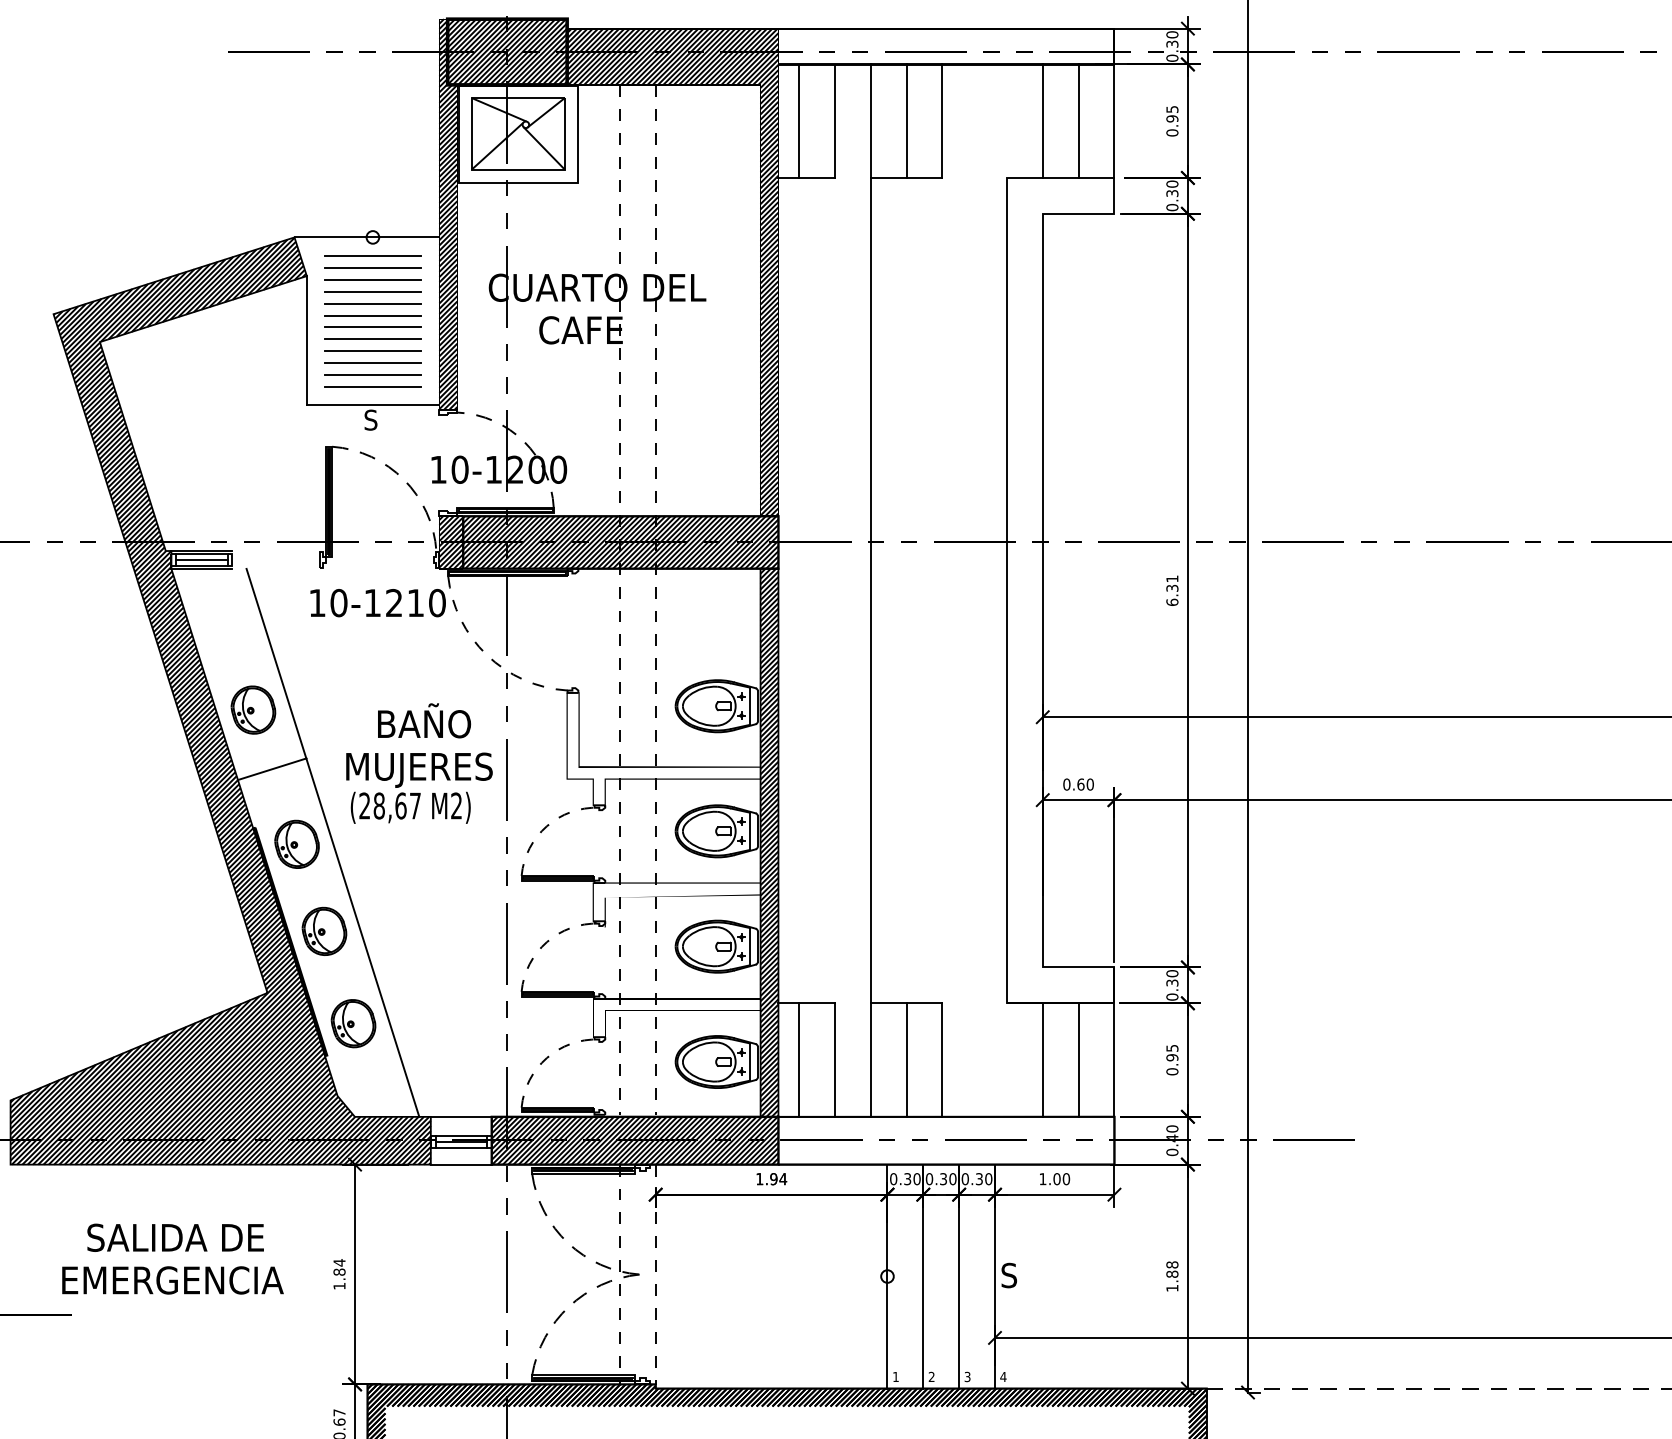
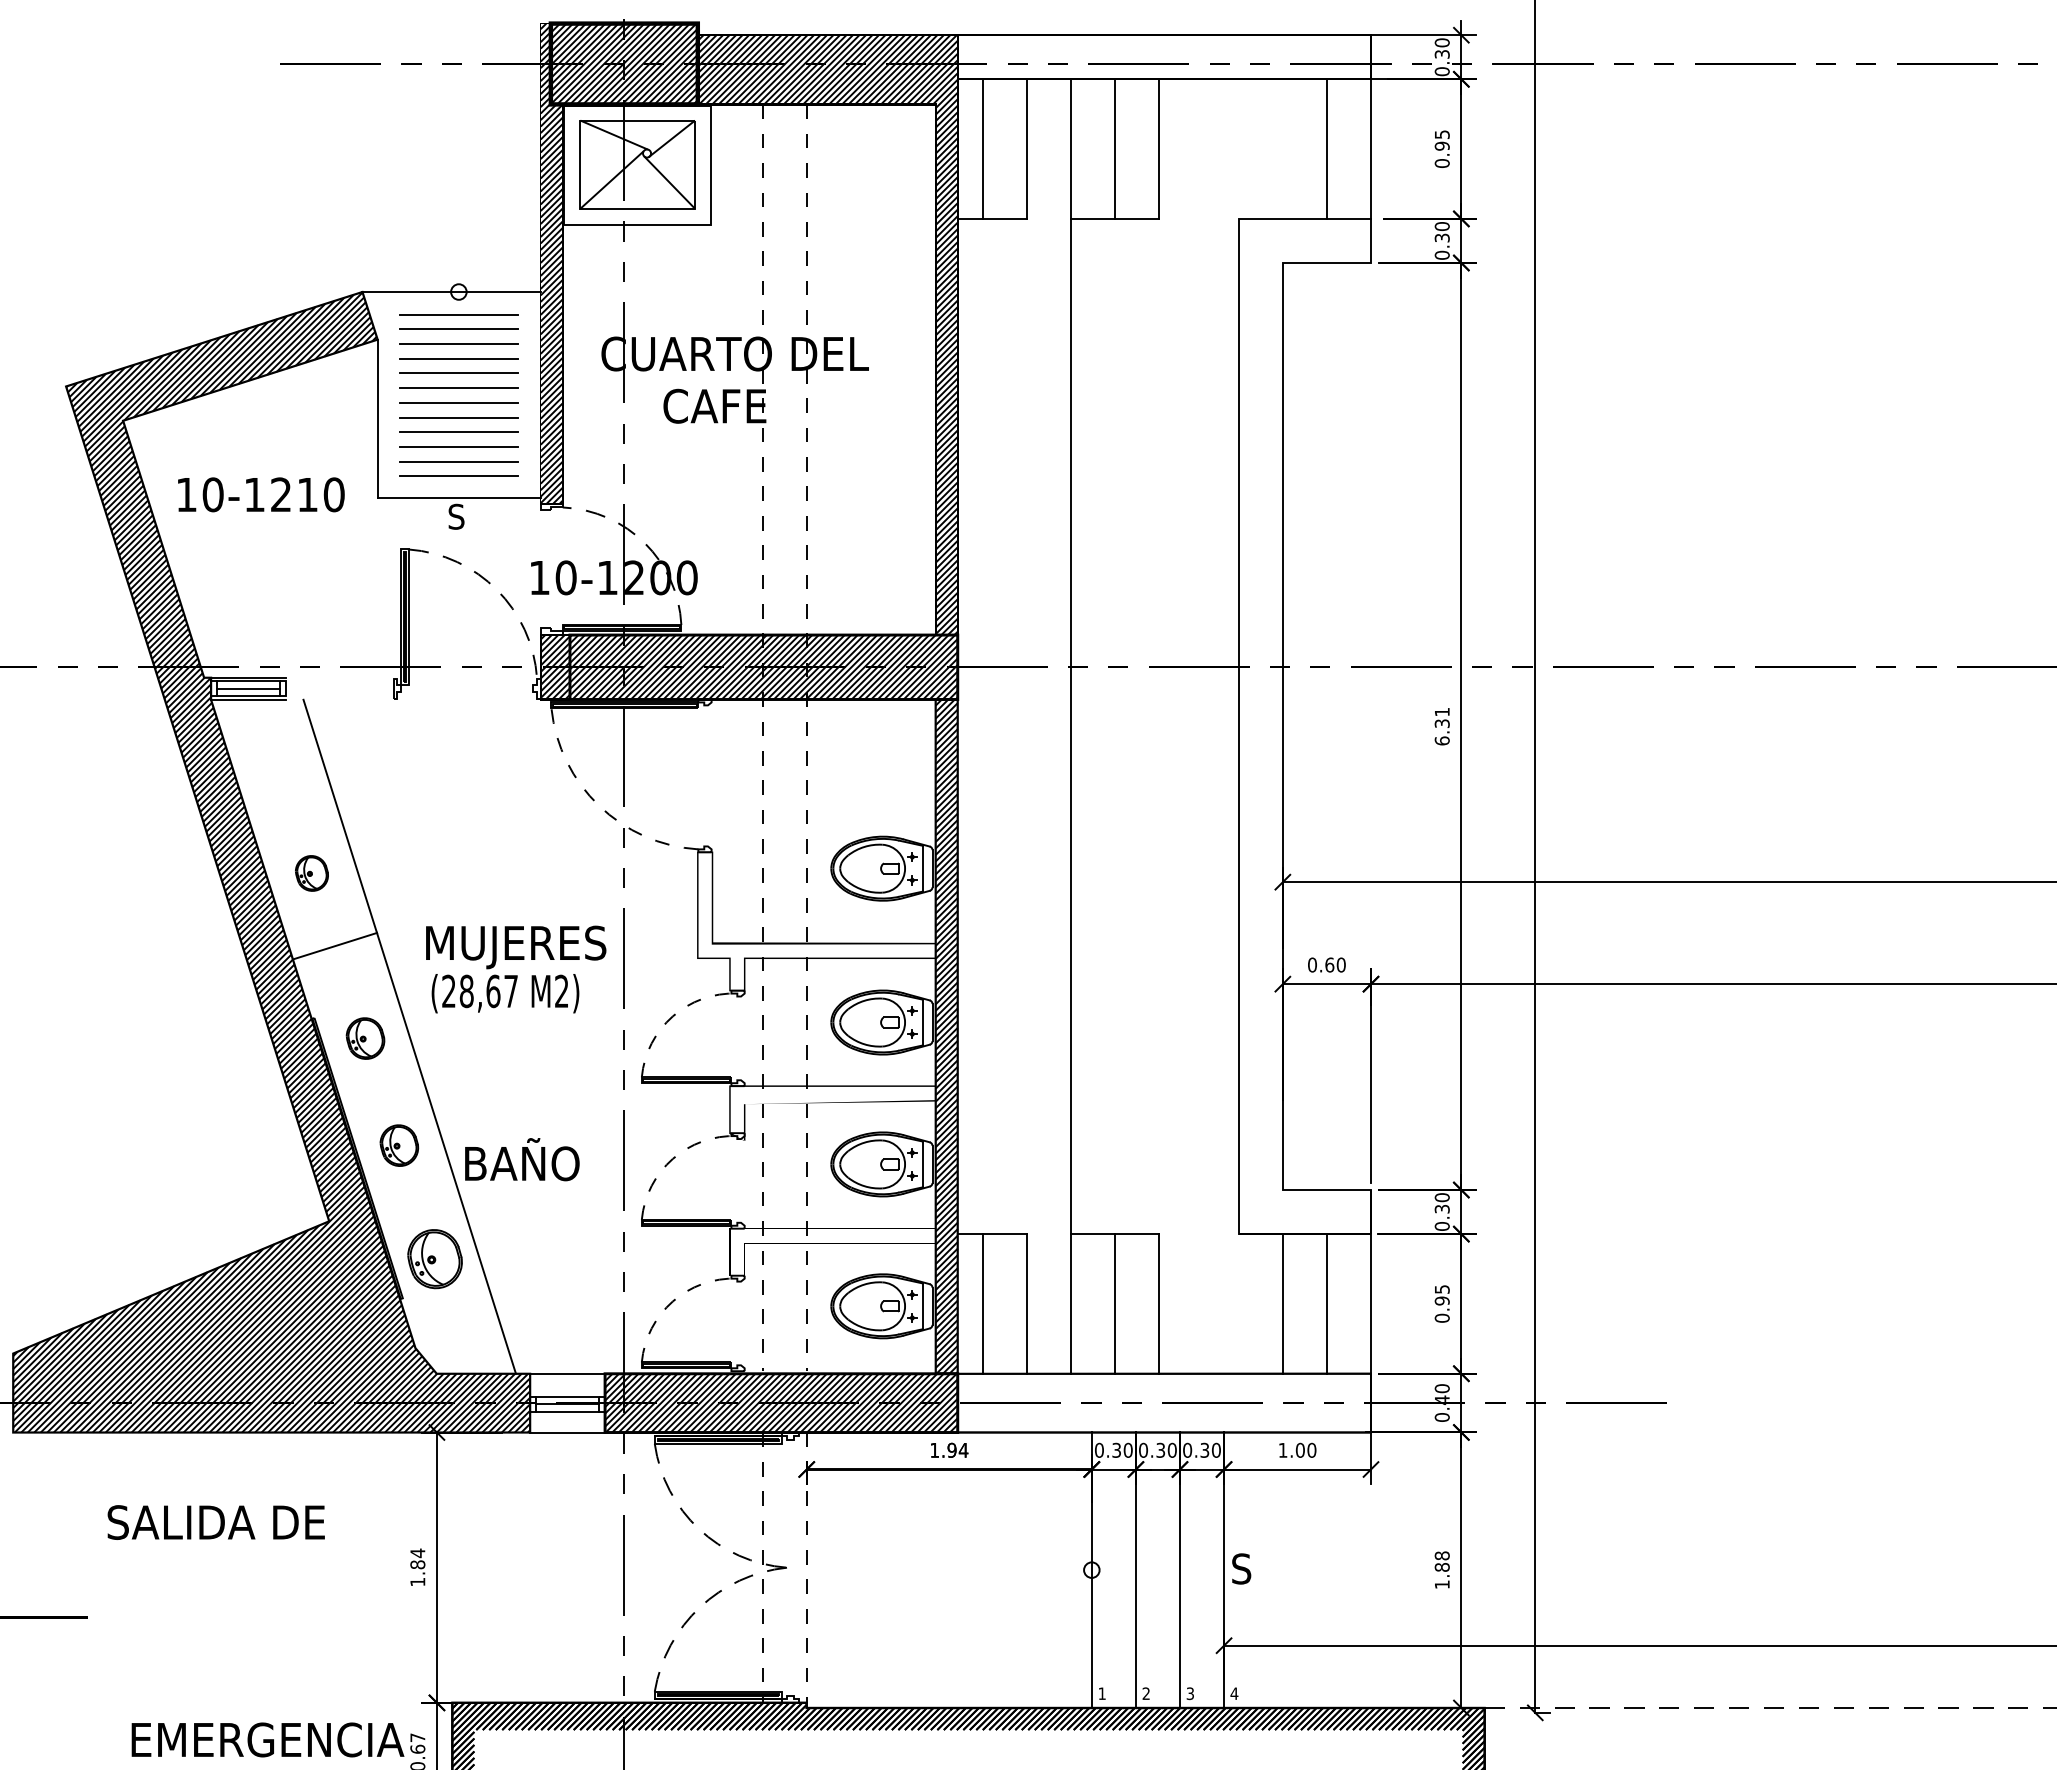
line: (1042, 120) -> (1282, 148), removed
text: (378, 602) -> (261, 494), moved
part: (253, 710) -> (311, 873), size x0.6
text: (424, 720) -> (522, 1159), moved
part: (296, 844) -> (365, 1038), size x0.7
part: (324, 931) -> (399, 1145), size x0.7
text: (172, 1280) -> (267, 1739), moved

